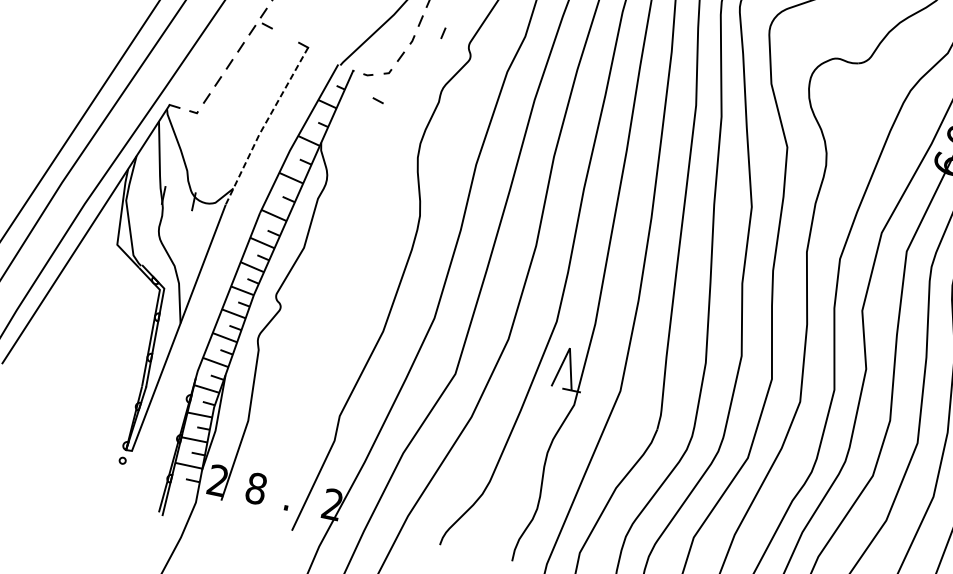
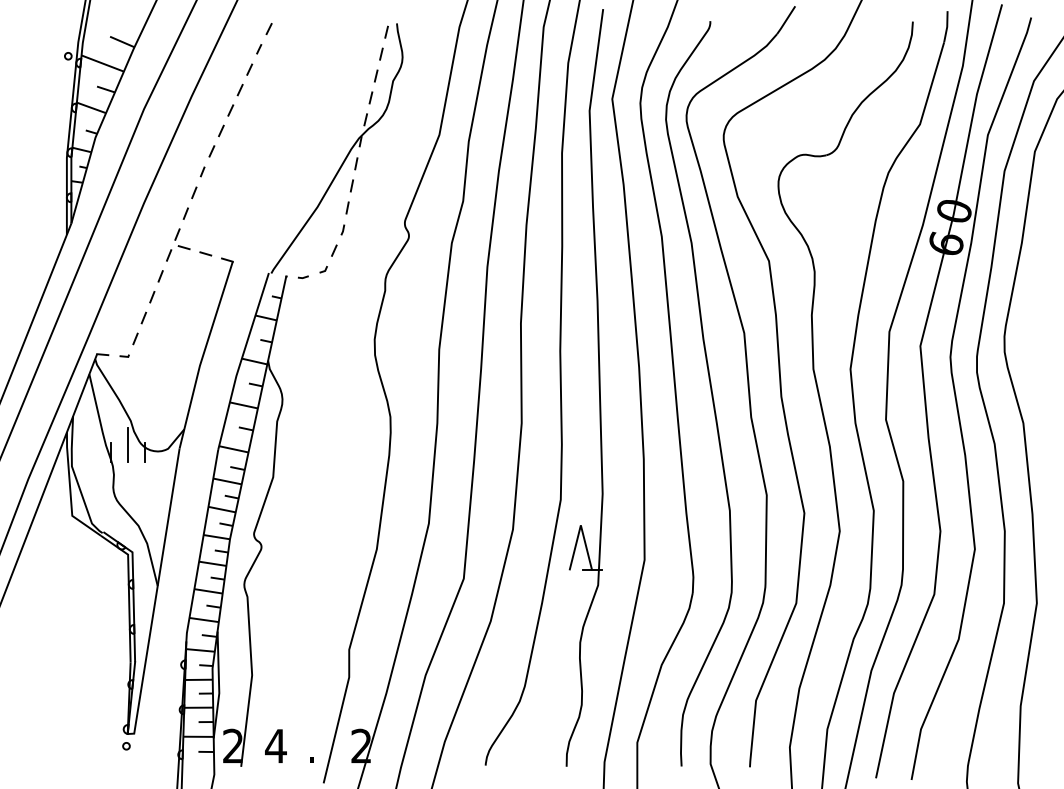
line: (443, 32) -> (374, 215), removed
line: (378, 100) -> (205, 253), moved
line: (264, 126) -> (203, 355), dashed -> solid
line: (179, 192) -> (127, 445), added
text: (256, 487) -> (275, 745), 8 -> 4

